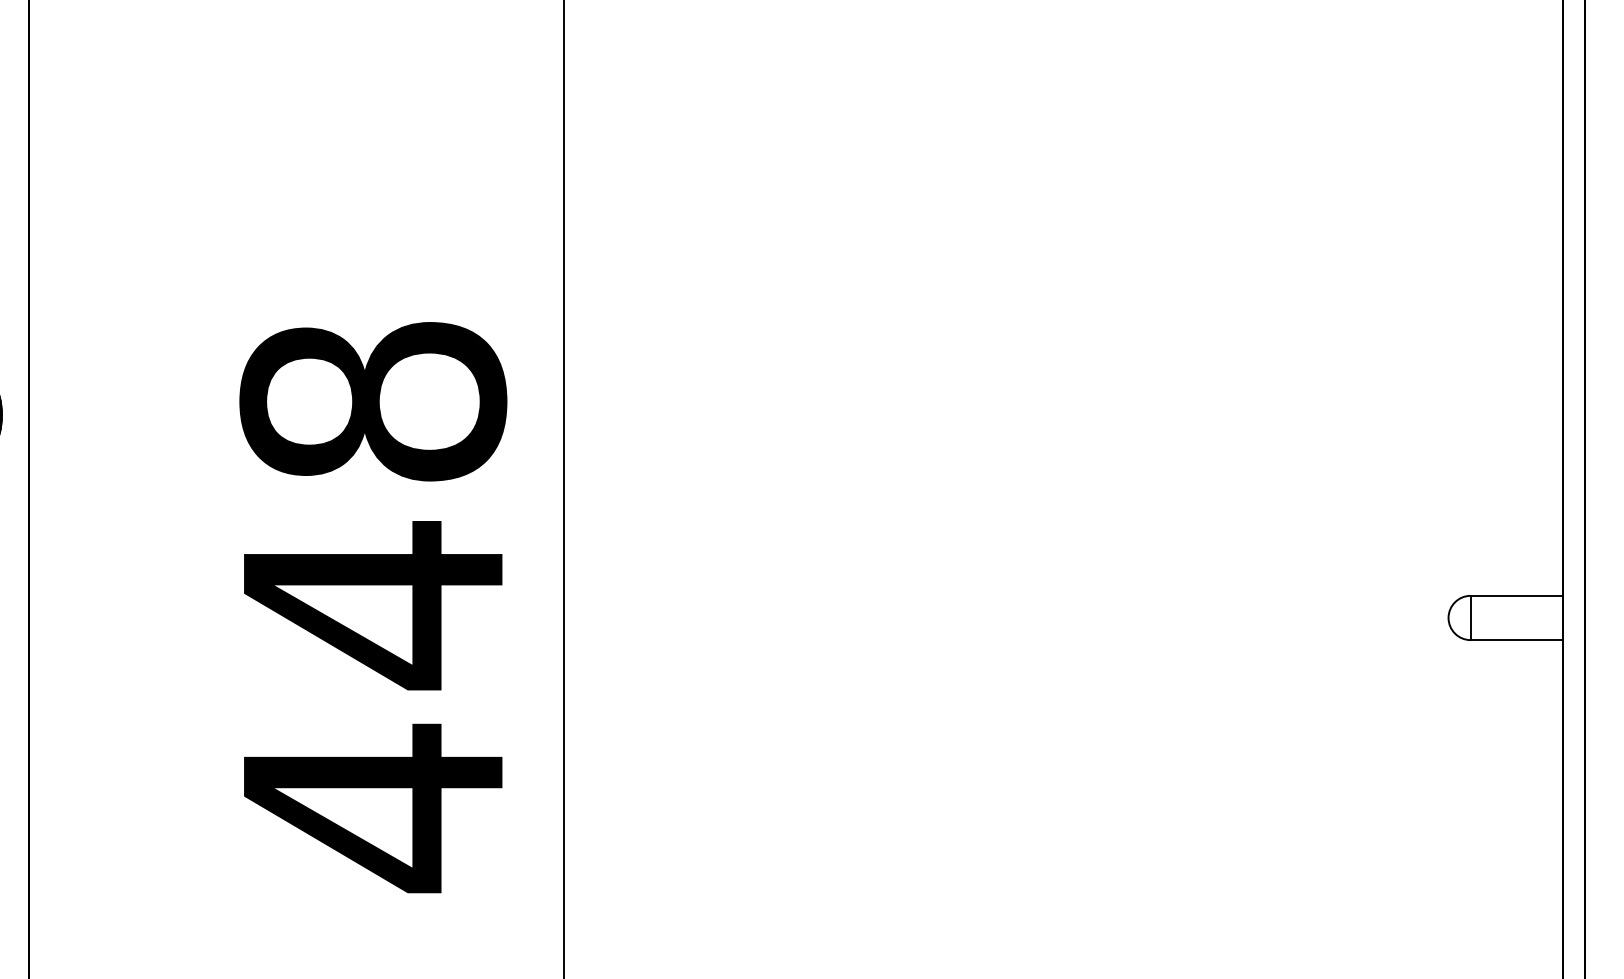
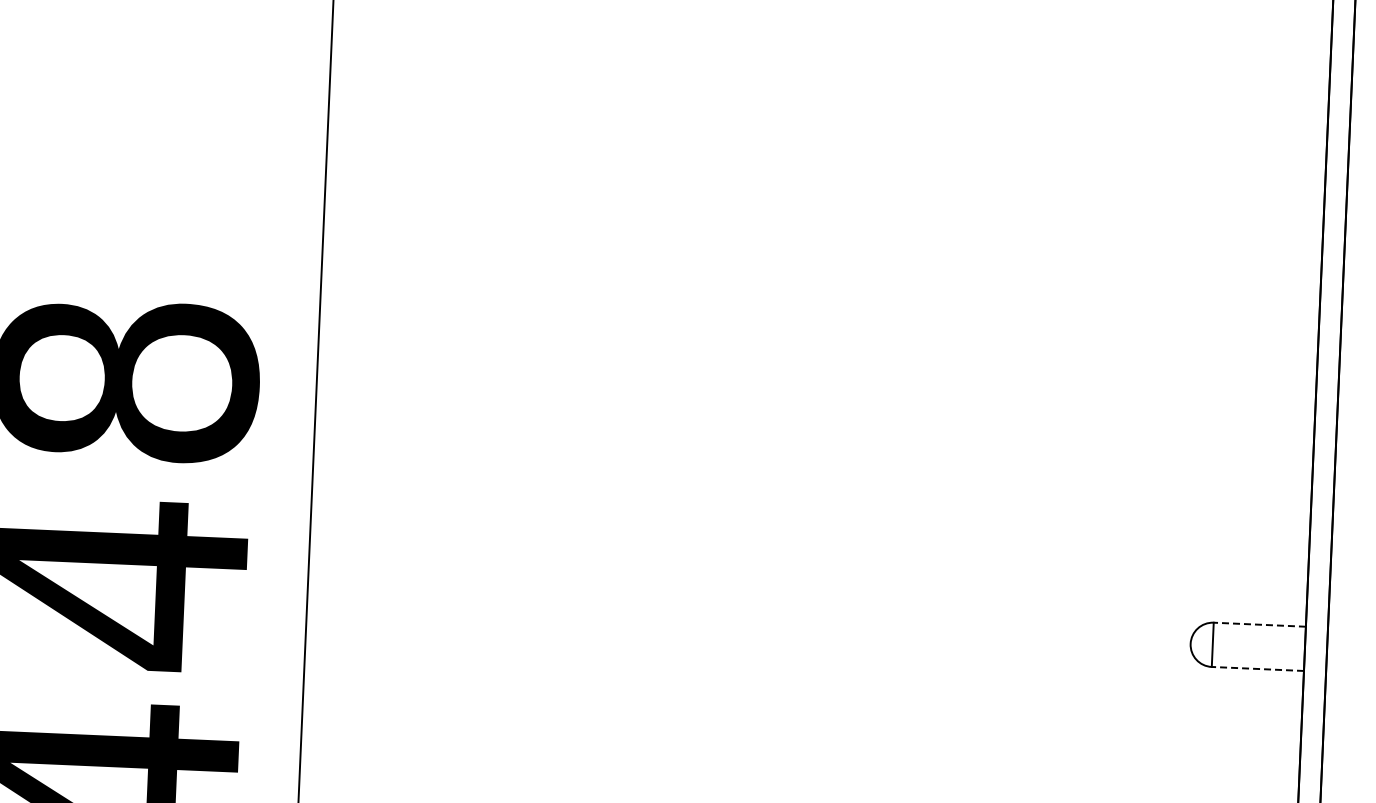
line: (1516, 595) -> (1259, 624), solid -> dashed
line: (1516, 640) -> (1257, 669), solid -> dashed

